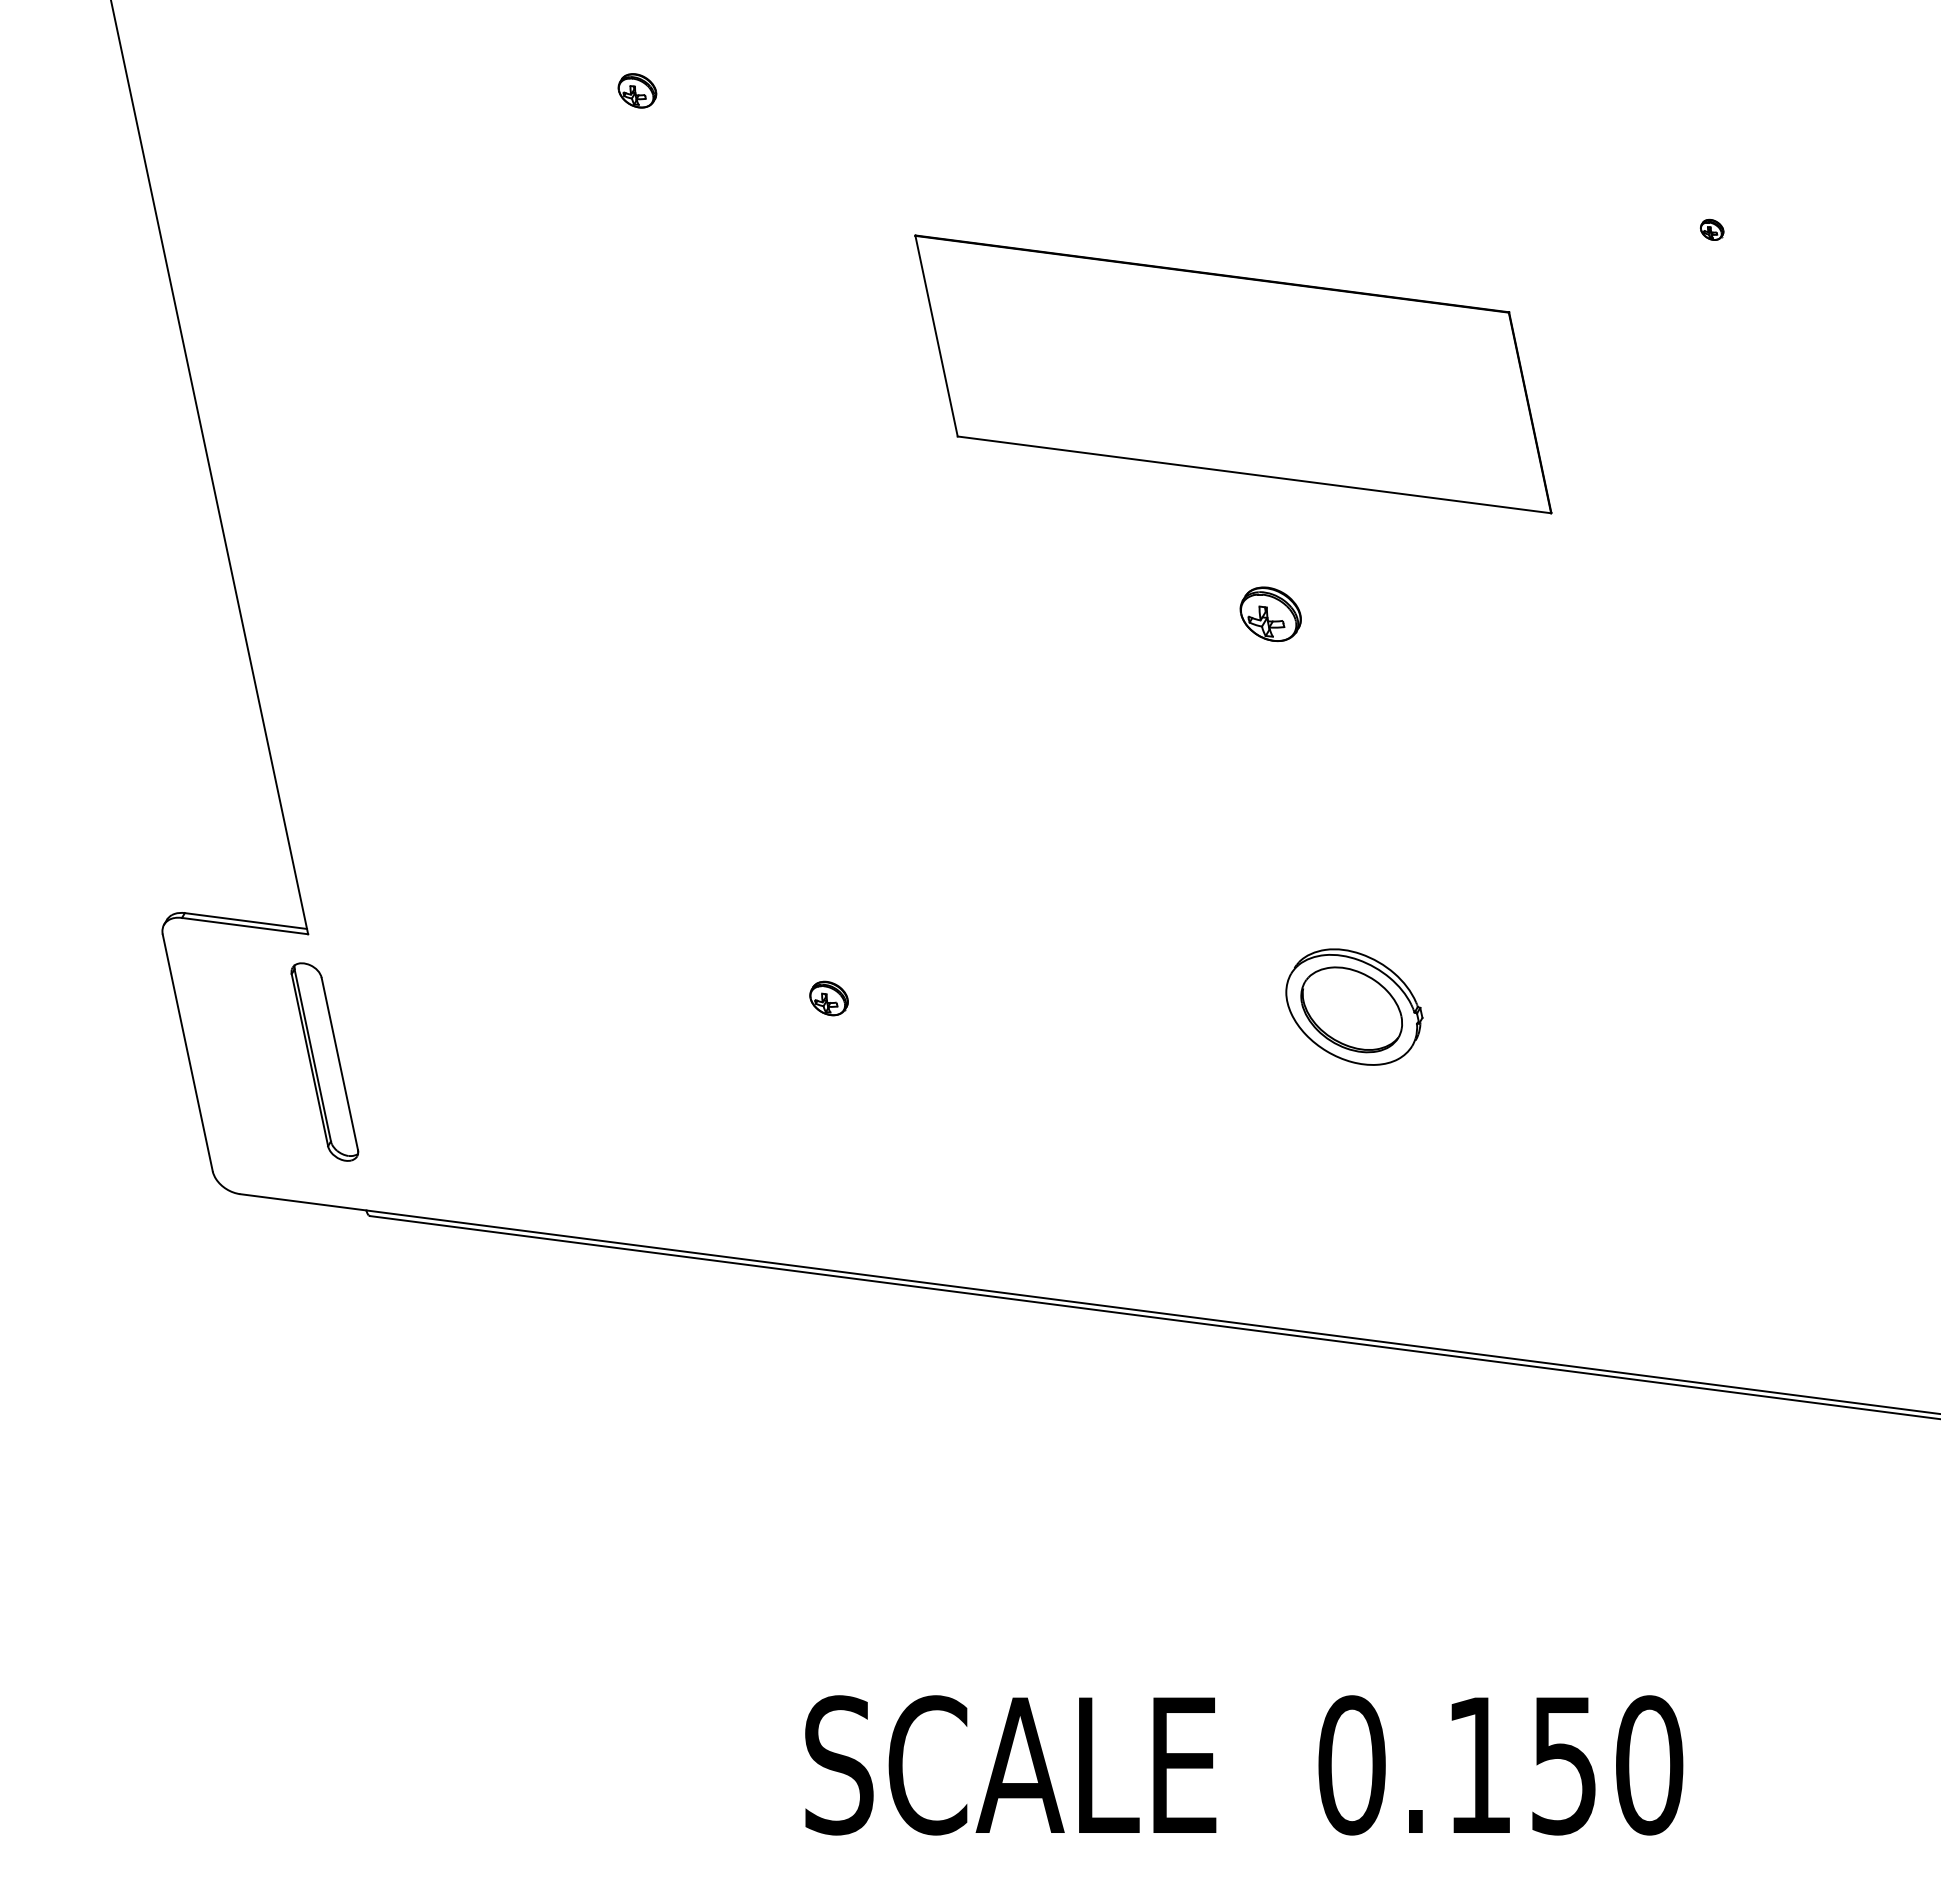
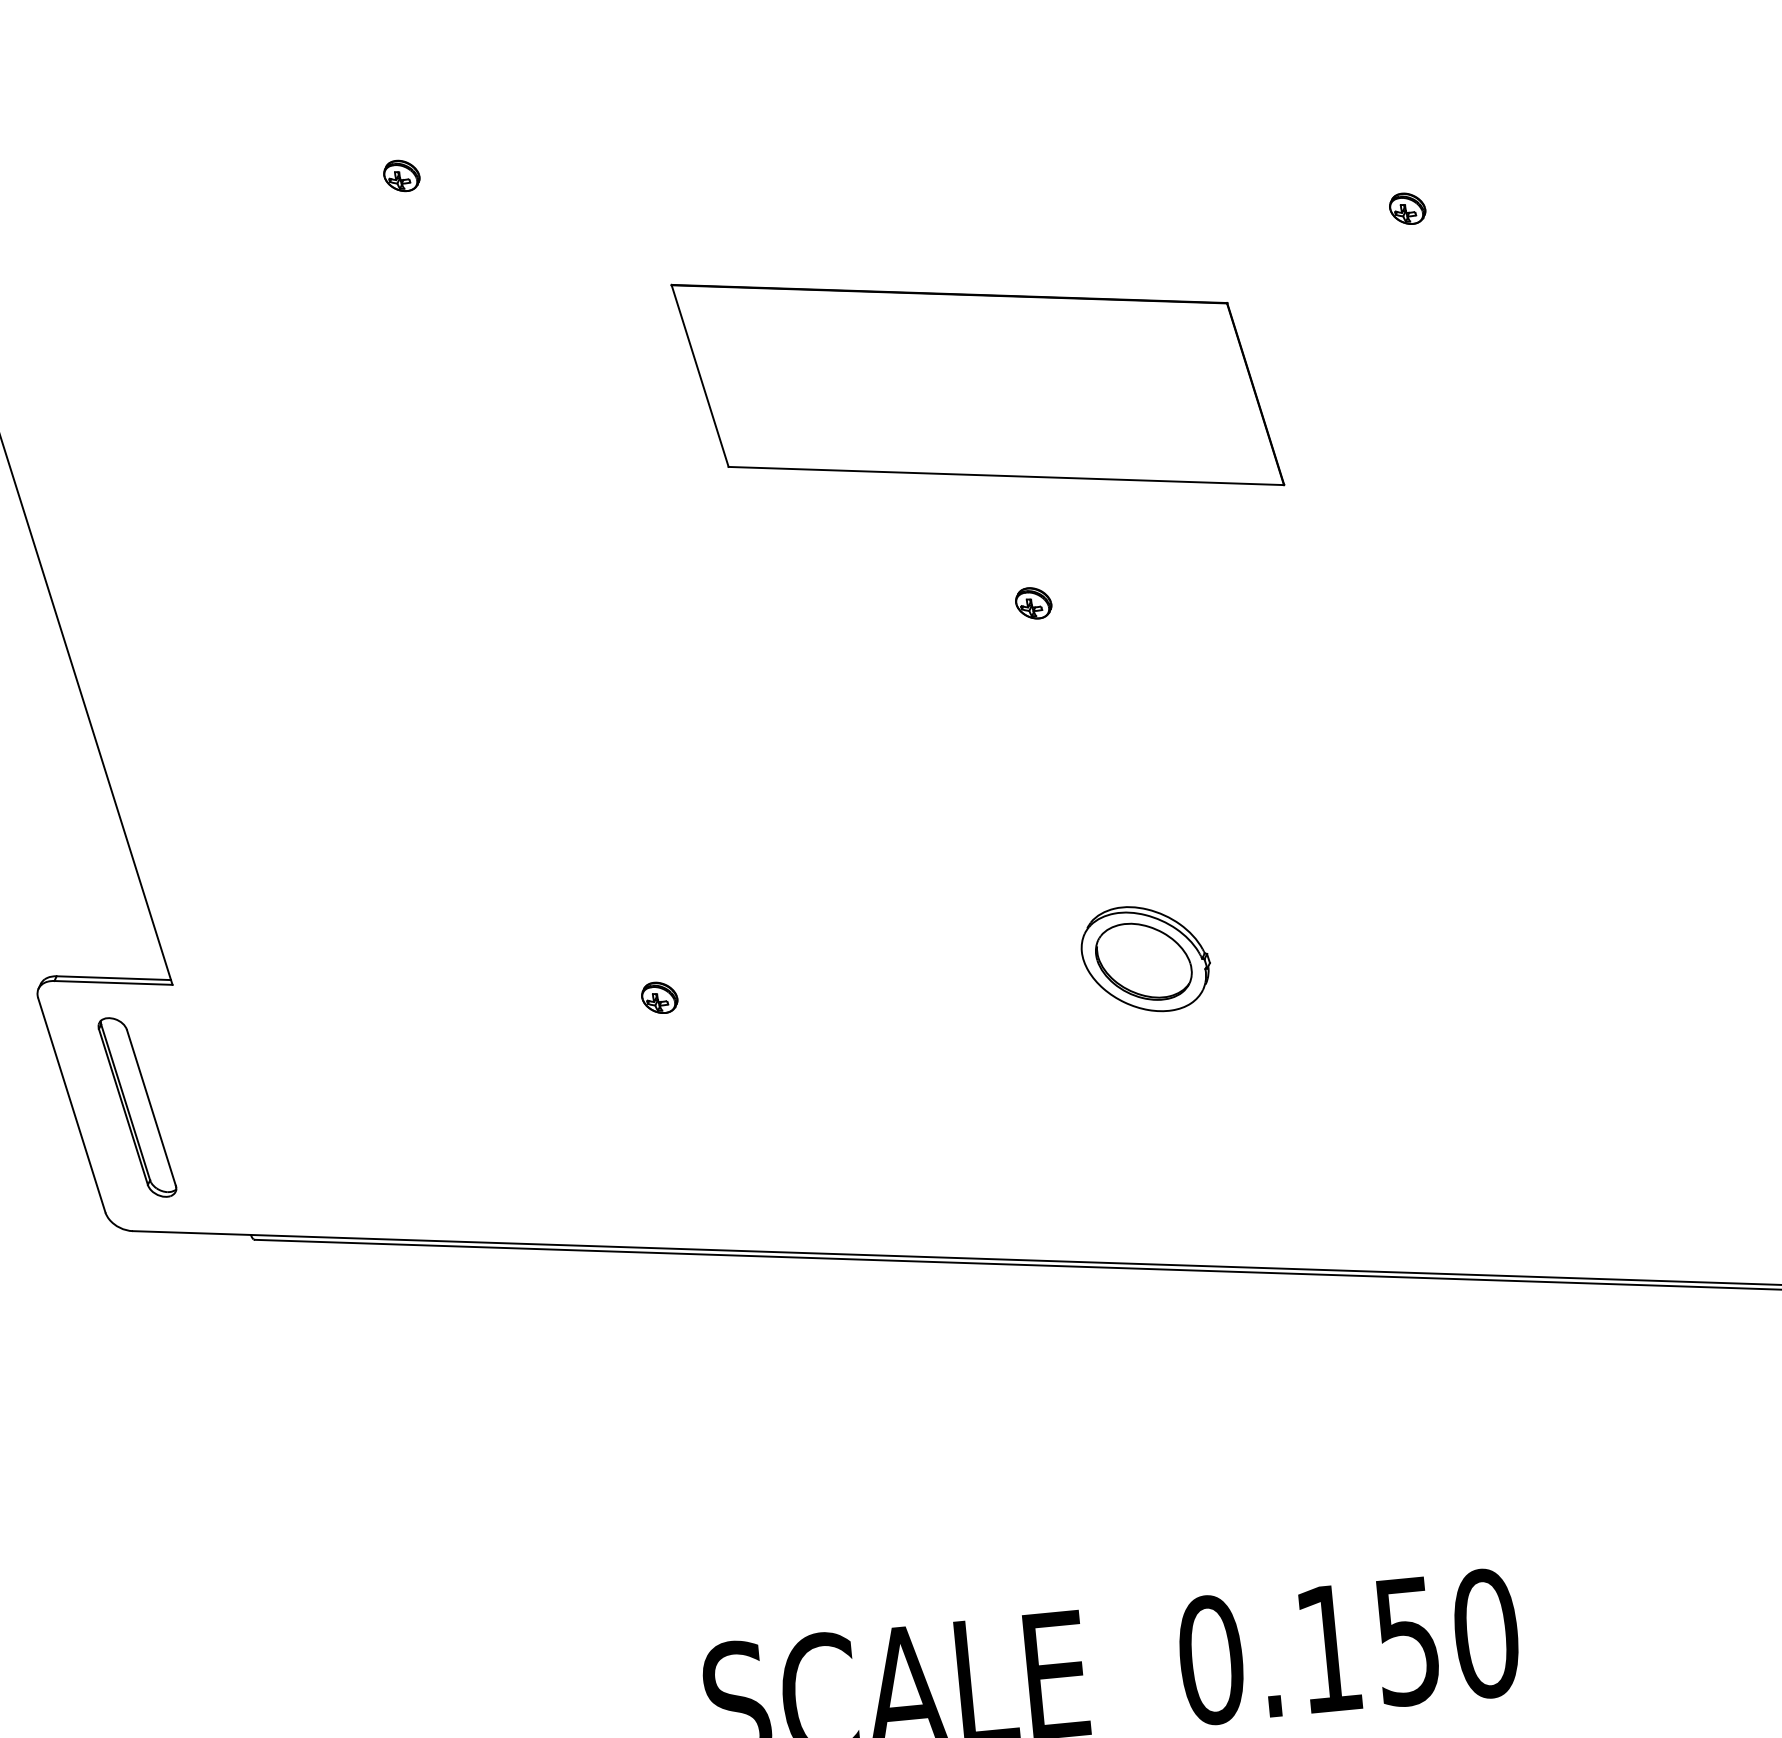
part: (1711, 229) -> (1406, 208), size x1.67
part: (1270, 613) -> (1033, 602), size x0.62
part: (324, 1061) -> (137, 1106), moved

